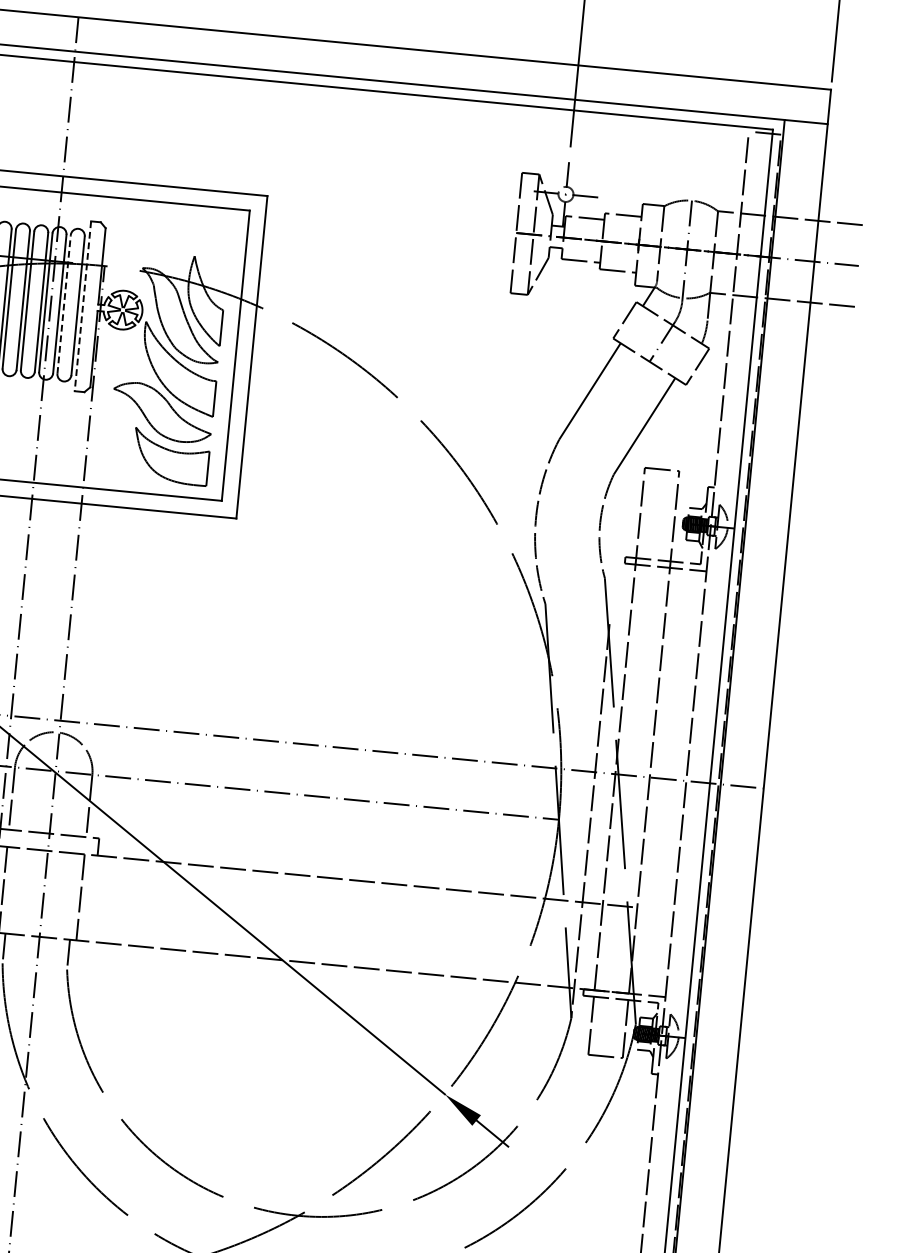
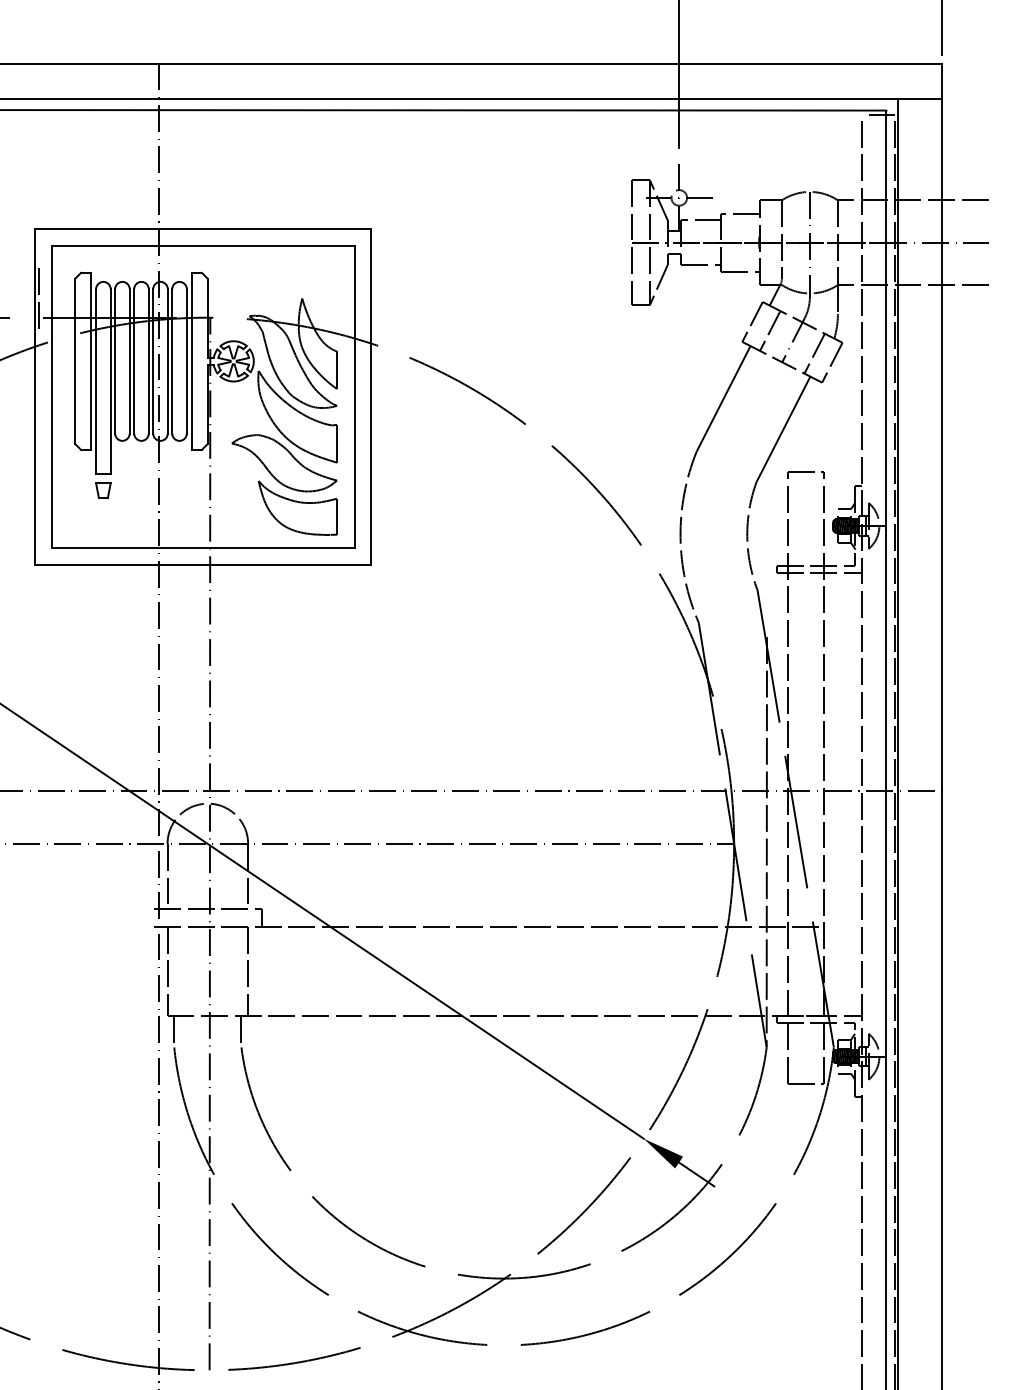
line: (64, 303) -> (172, 360), dashed -> solid
line: (82, 306) -> (191, 361), dashed -> solid
line: (641, 330) -> (770, 330), added
line: (681, 356) -> (814, 353), added

